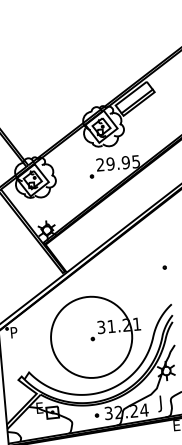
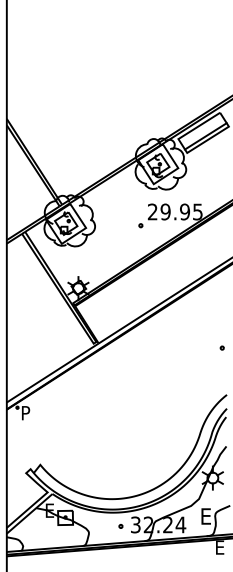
part: (95, 336) -> (127, 427), removed
text: (162, 403) -> (204, 518), J -> E

